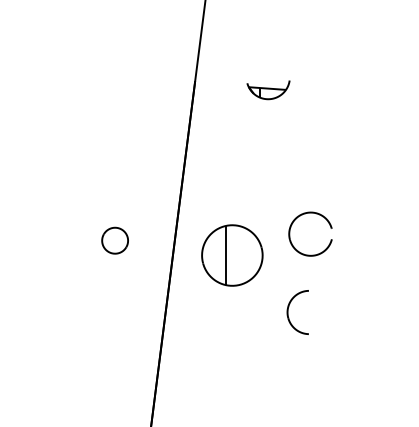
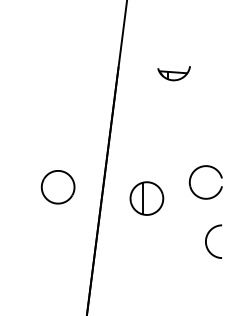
part: (114, 240) -> (57, 187), size x1.67
part: (232, 255) -> (146, 198), size x0.71
part: (288, 312) -> (206, 241), moved

